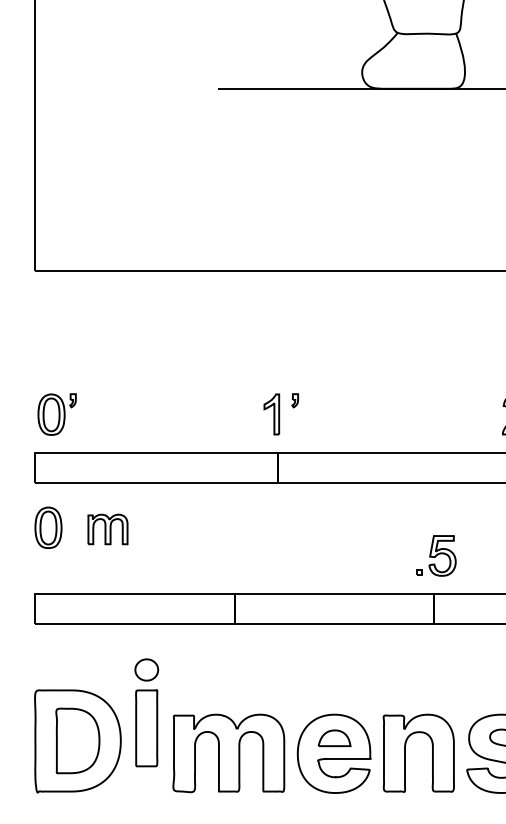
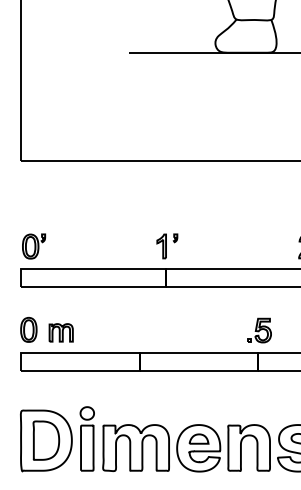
part: (47, 527) -> (28, 329), moved
part: (106, 528) -> (60, 332), moved
part: (145, 712) -> (86, 438), moved

